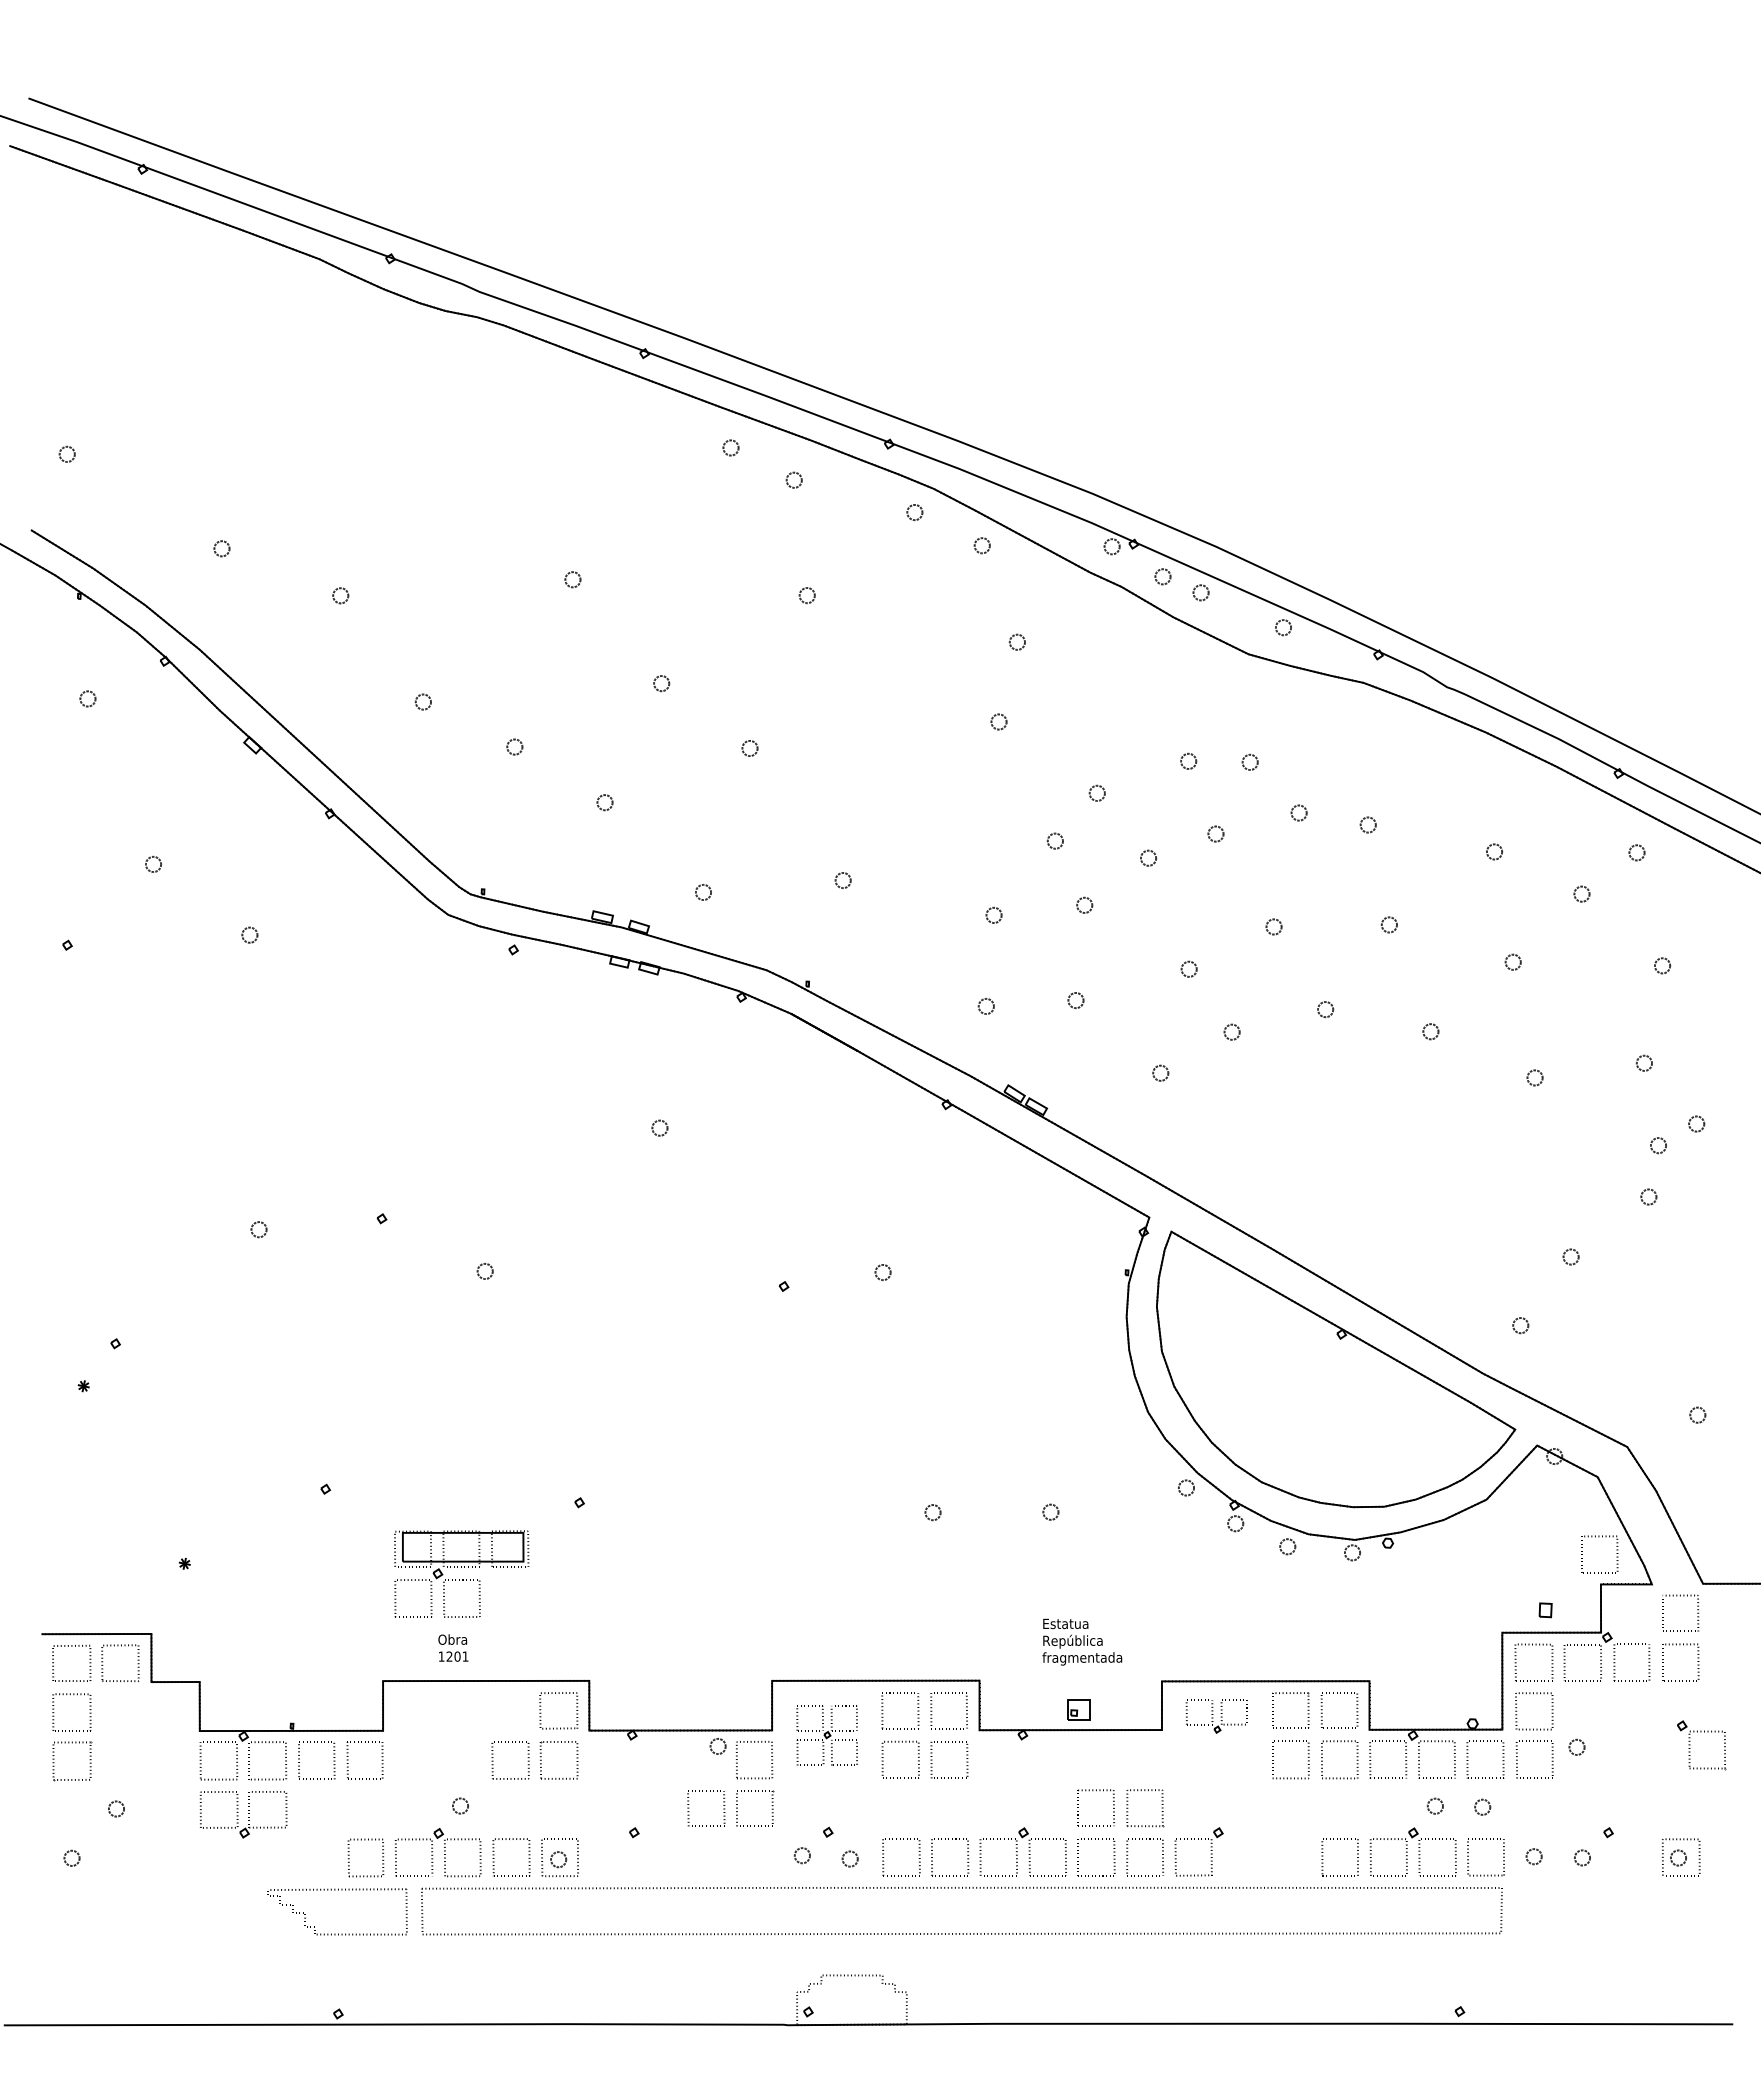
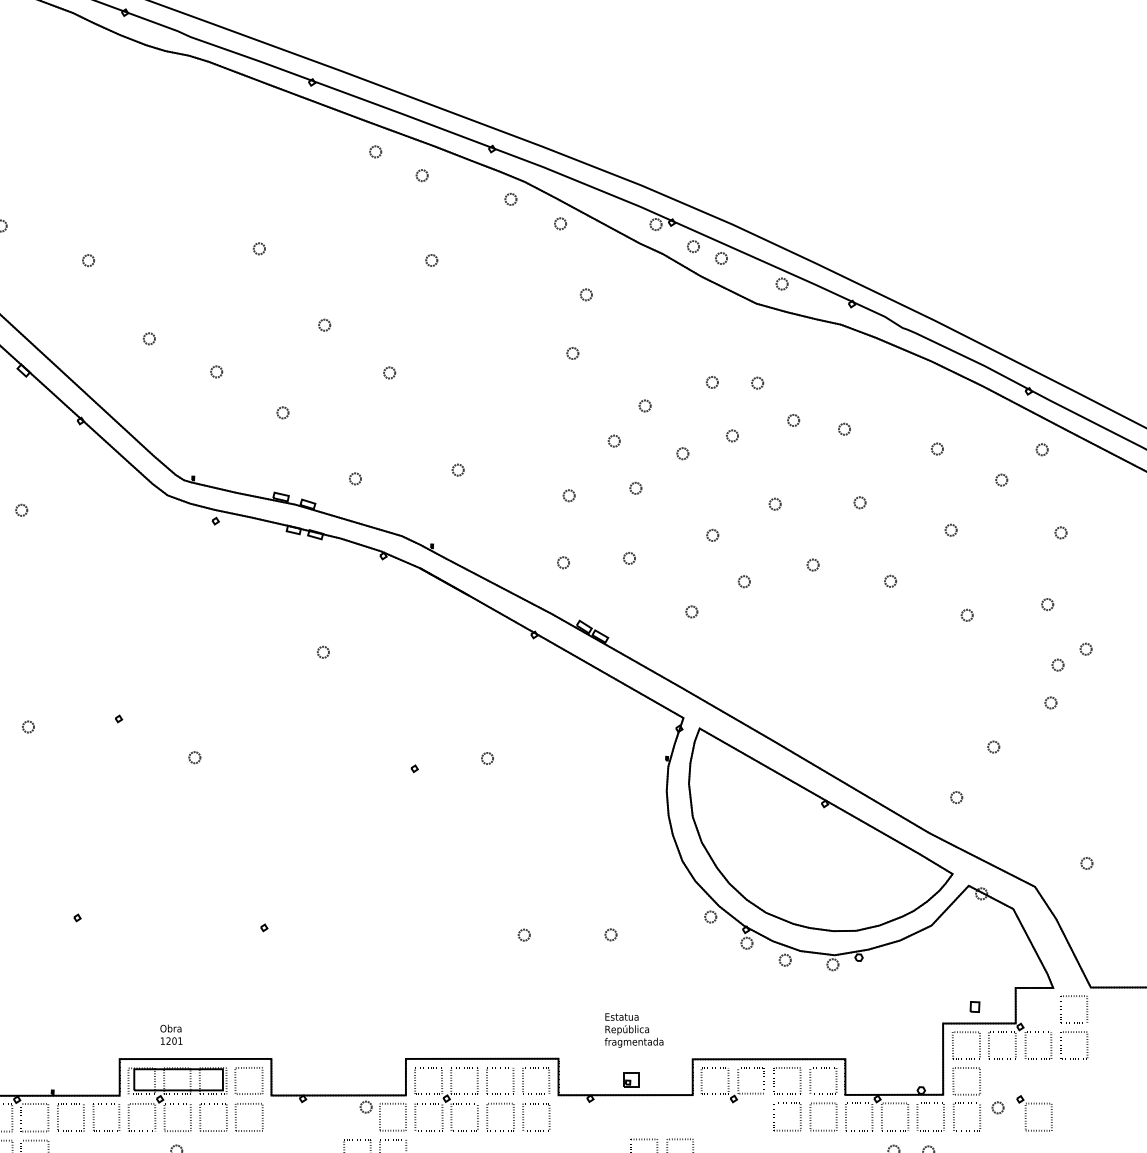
part: (1599, 1537) -> (1014, 953), removed
part: (461, 1573) -> (177, 1099), moved
part: (1216, 1716) -> (732, 1085), size x1.43
part: (826, 1735) -> (445, 1099), size x1.43
part: (1690, 1745) -> (1026, 1113), moved

